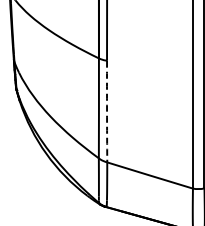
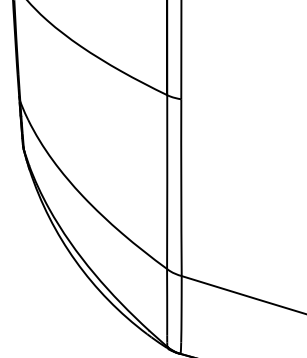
arc: (107, 111) -> (182, 187), dashed -> solid

